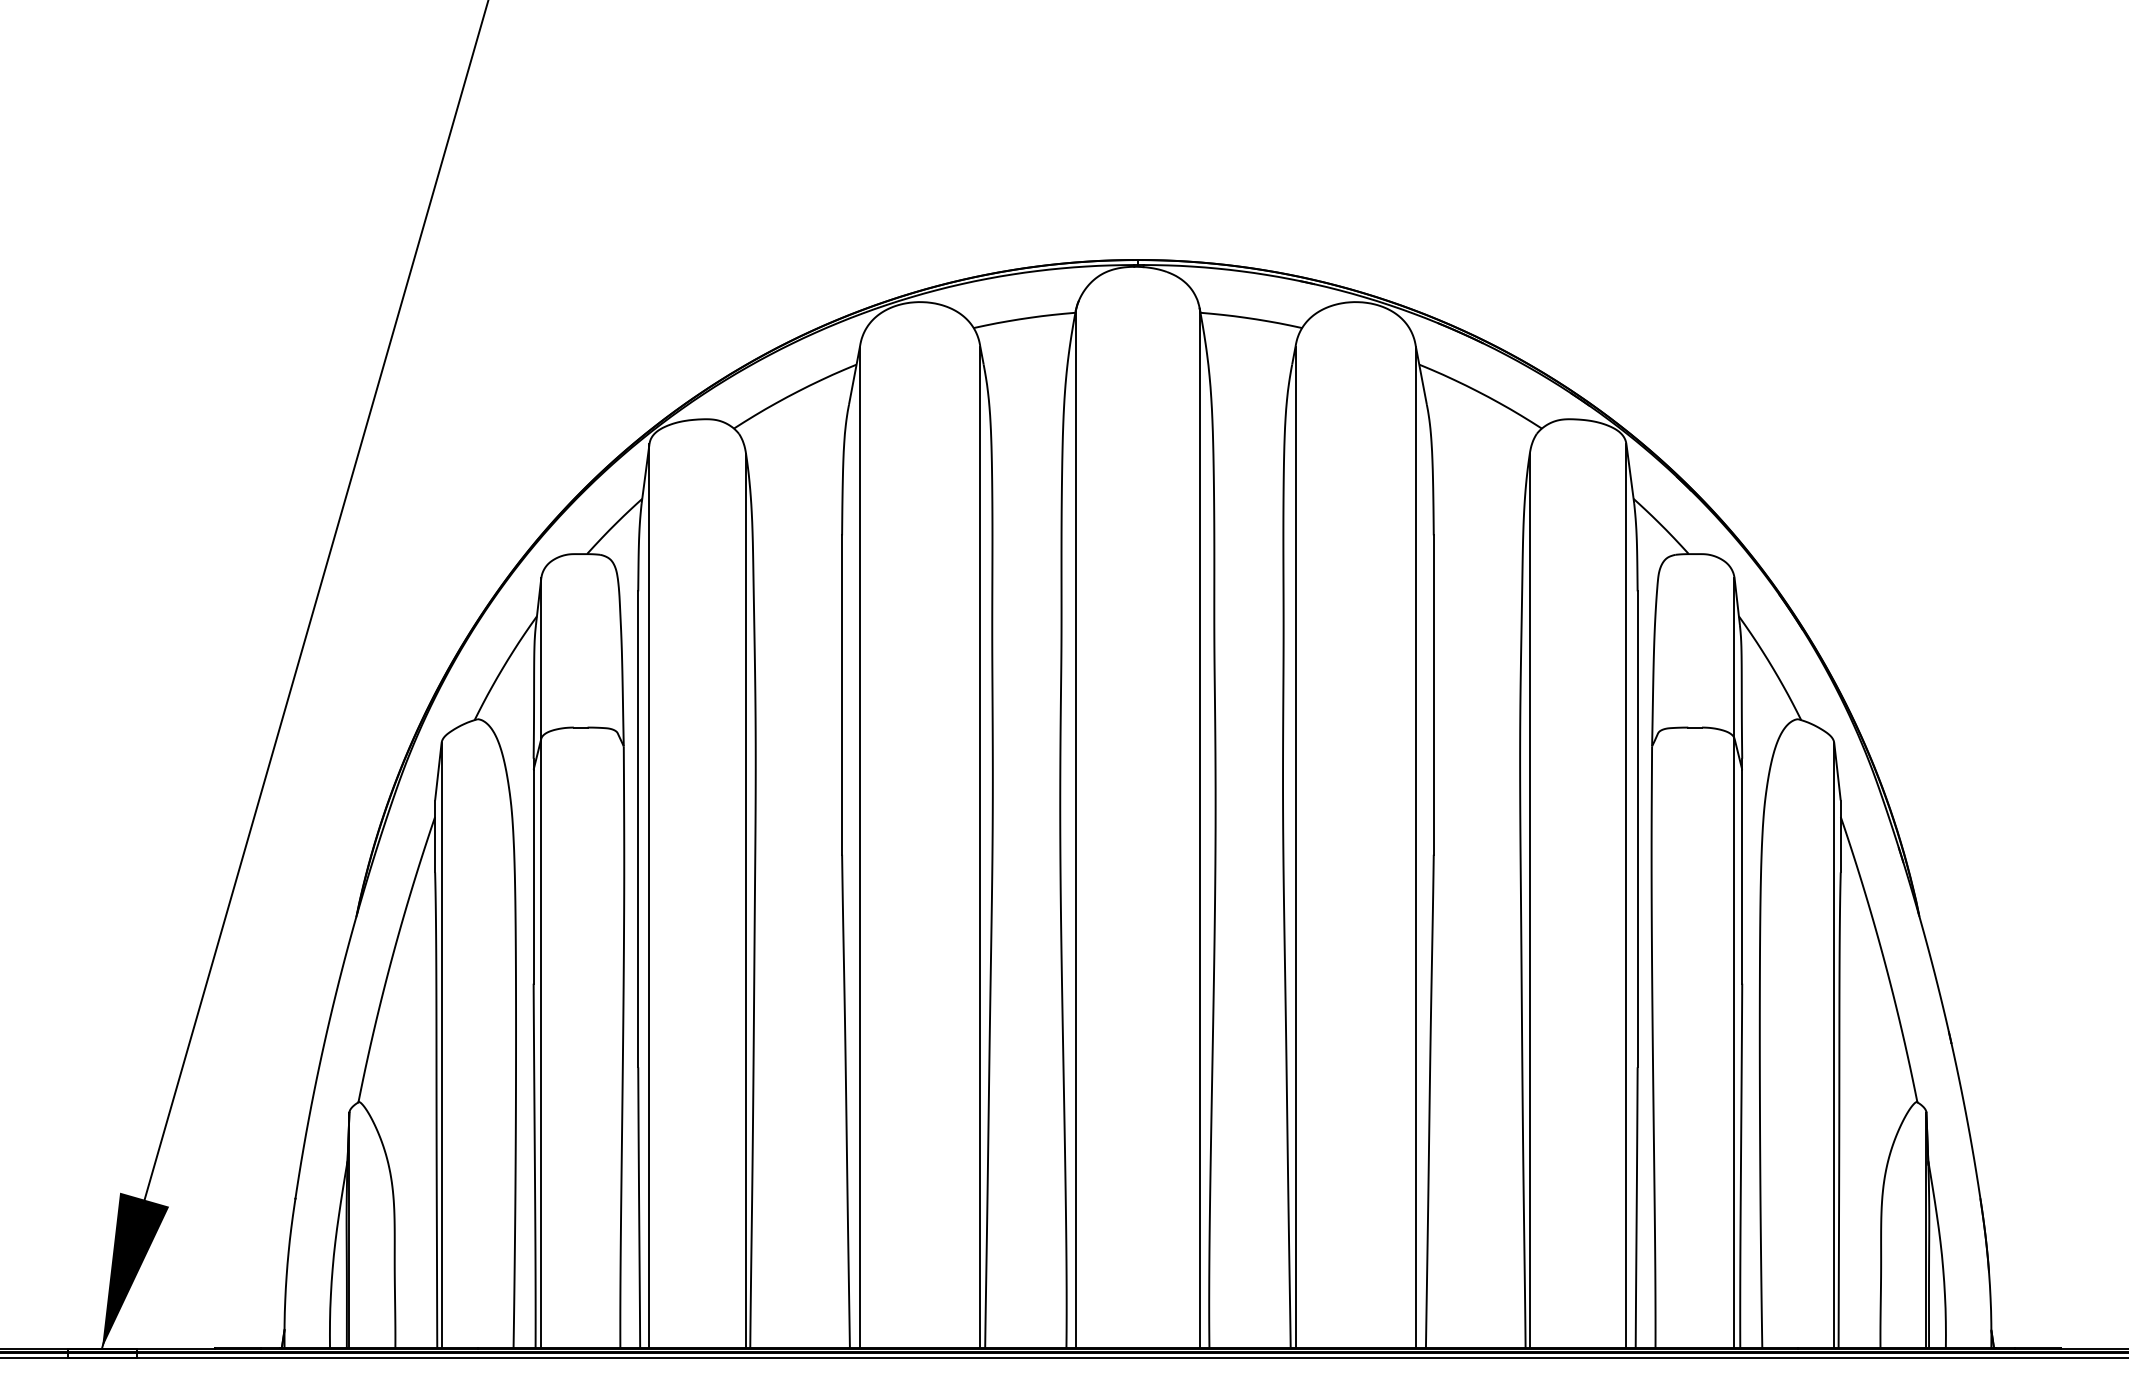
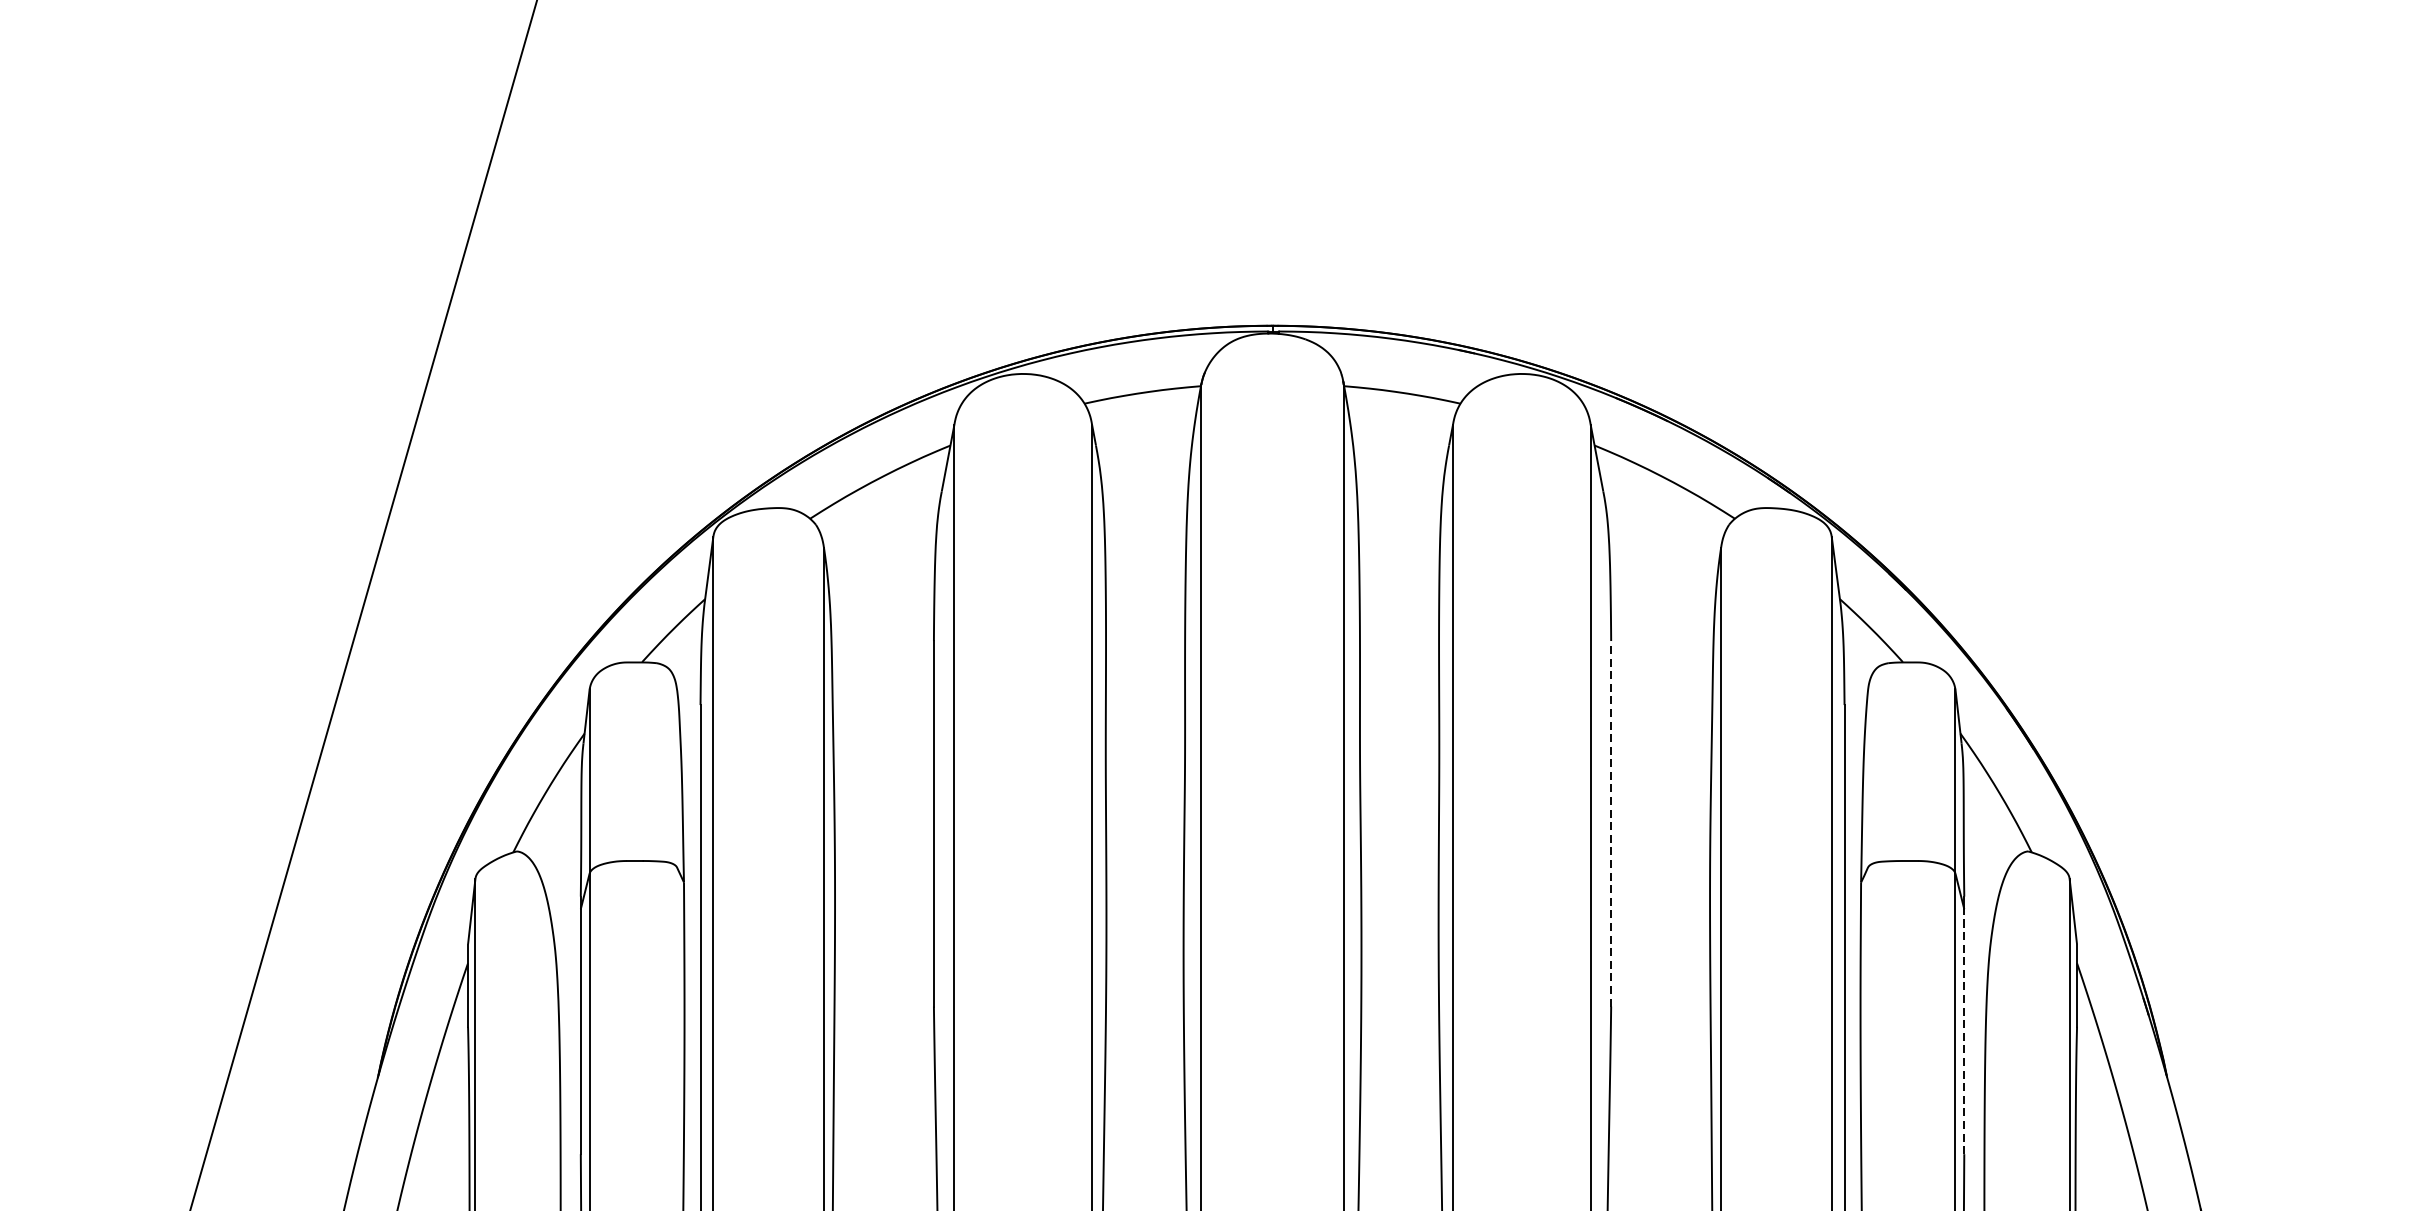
line: (1433, 695) -> (1610, 824), solid -> dashed
line: (1742, 876) -> (1964, 1031), solid -> dashed

